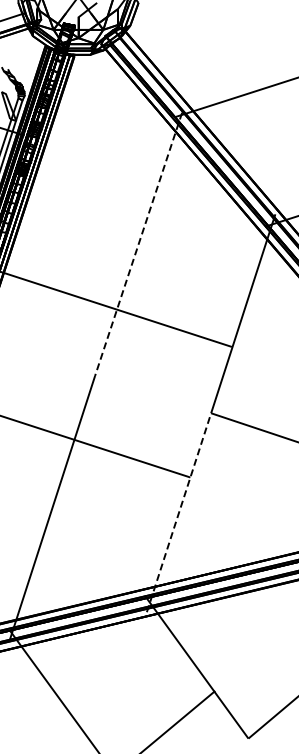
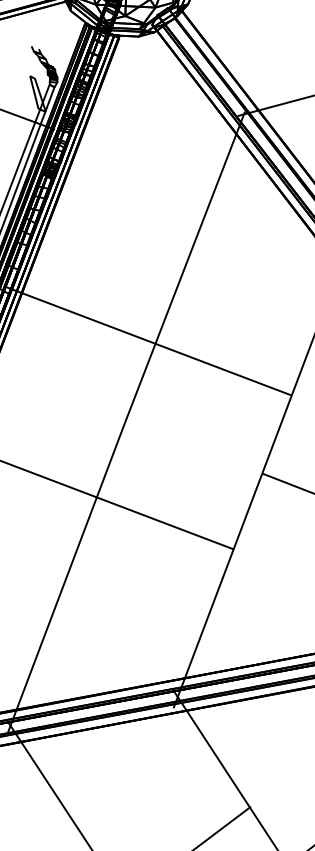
line: (138, 244) -> (185, 266), dashed -> solid
line: (179, 512) -> (218, 590), dashed -> solid

